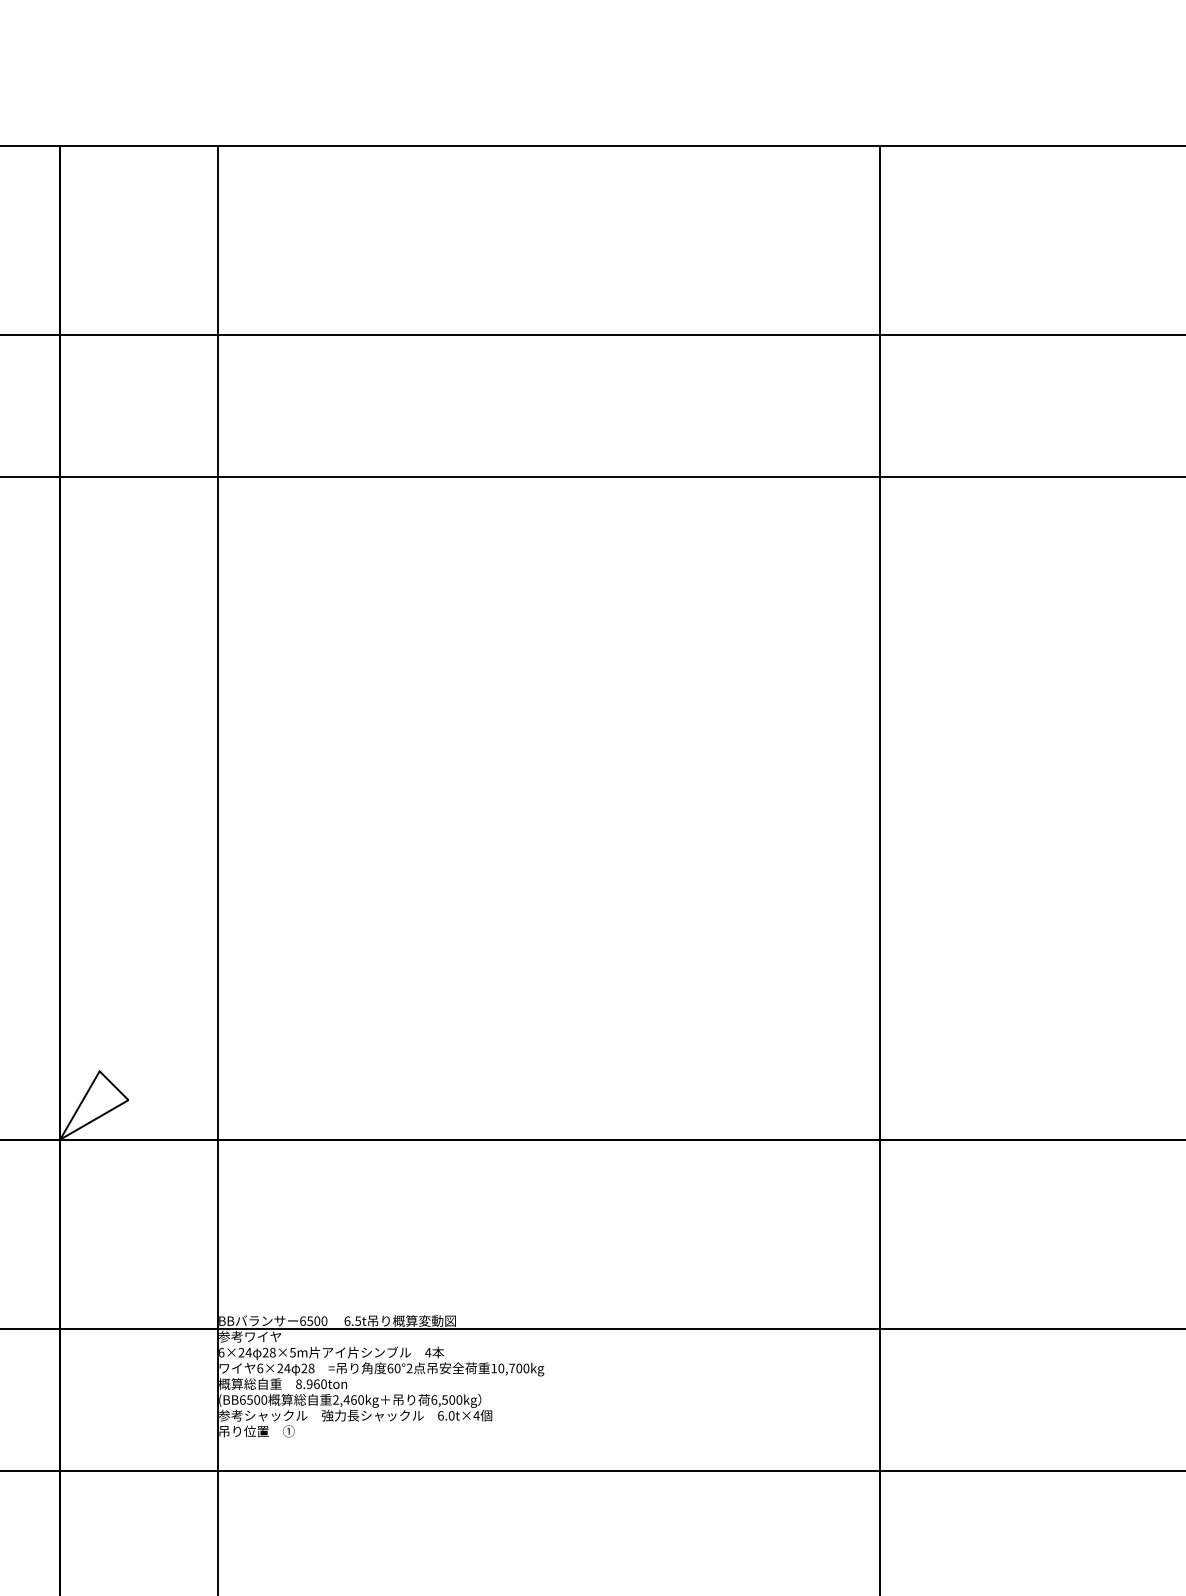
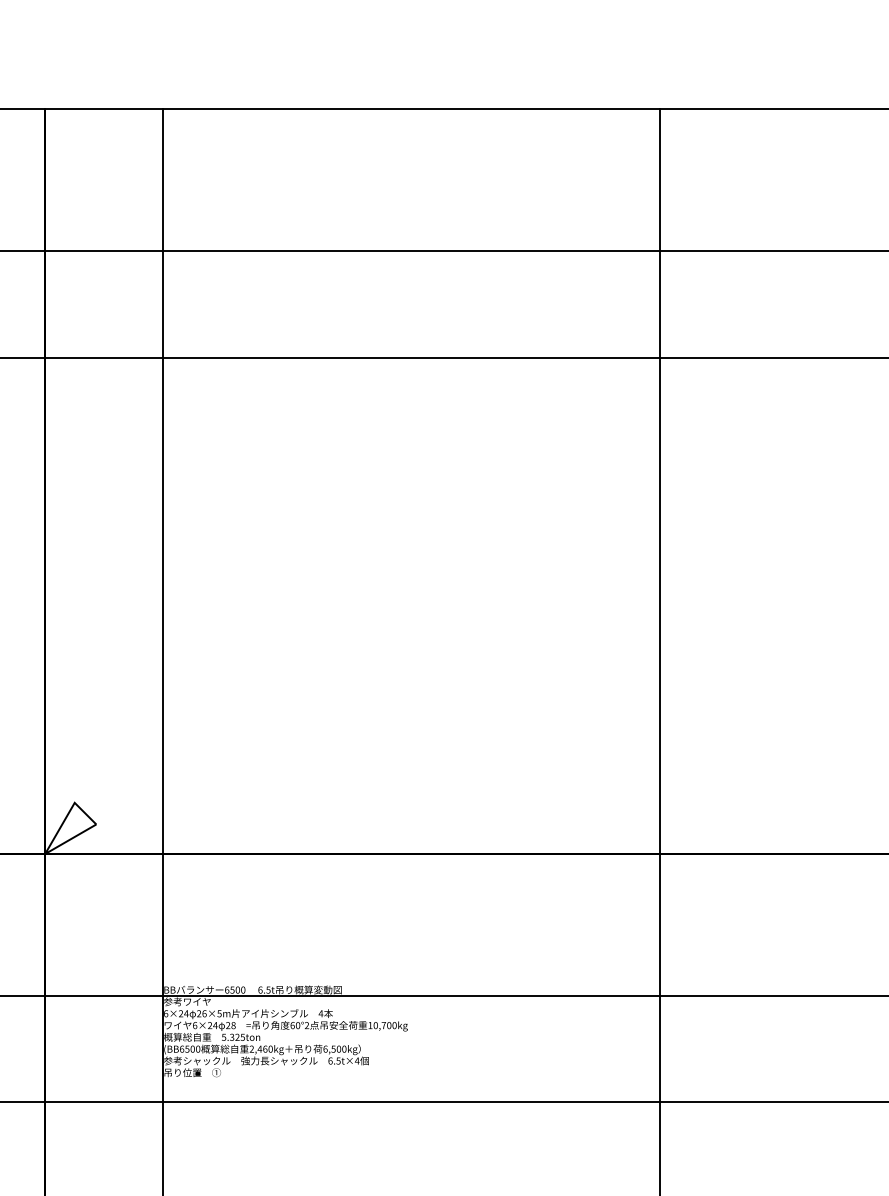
text: (272, 1352) -> (204, 1013), 28×5m -> 26×5m
text: (311, 1384) -> (233, 1037), 8.960ton -> 5.325ton
text: (451, 1415) -> (338, 1060), 6.0t×4 -> 6.5t×4

